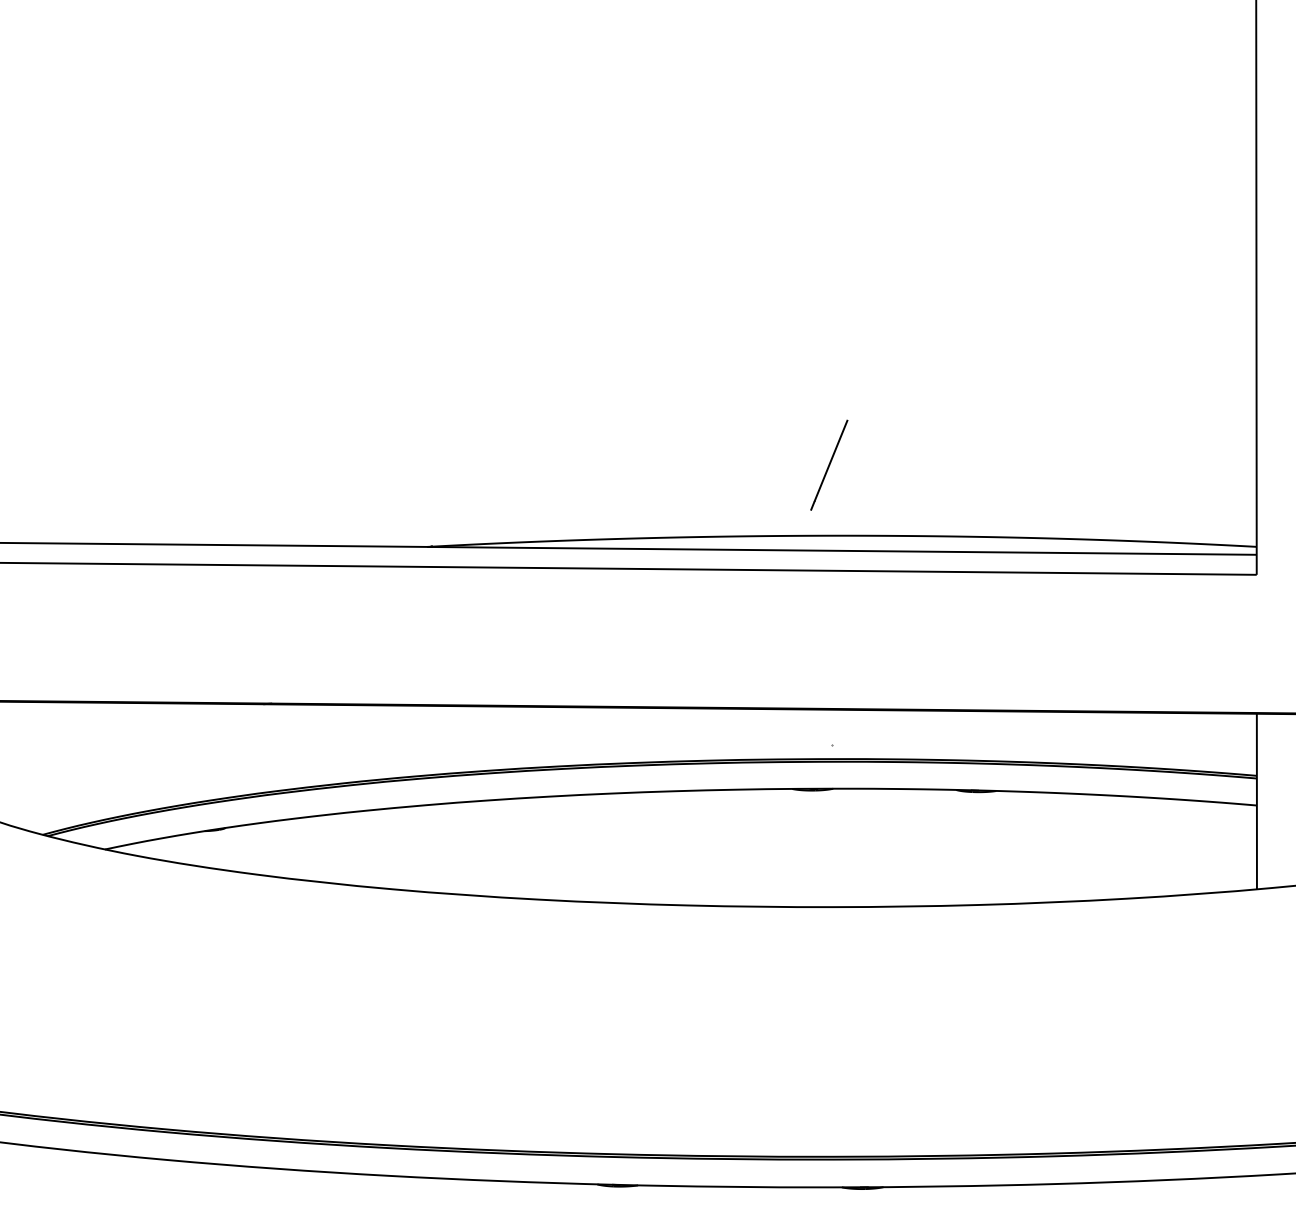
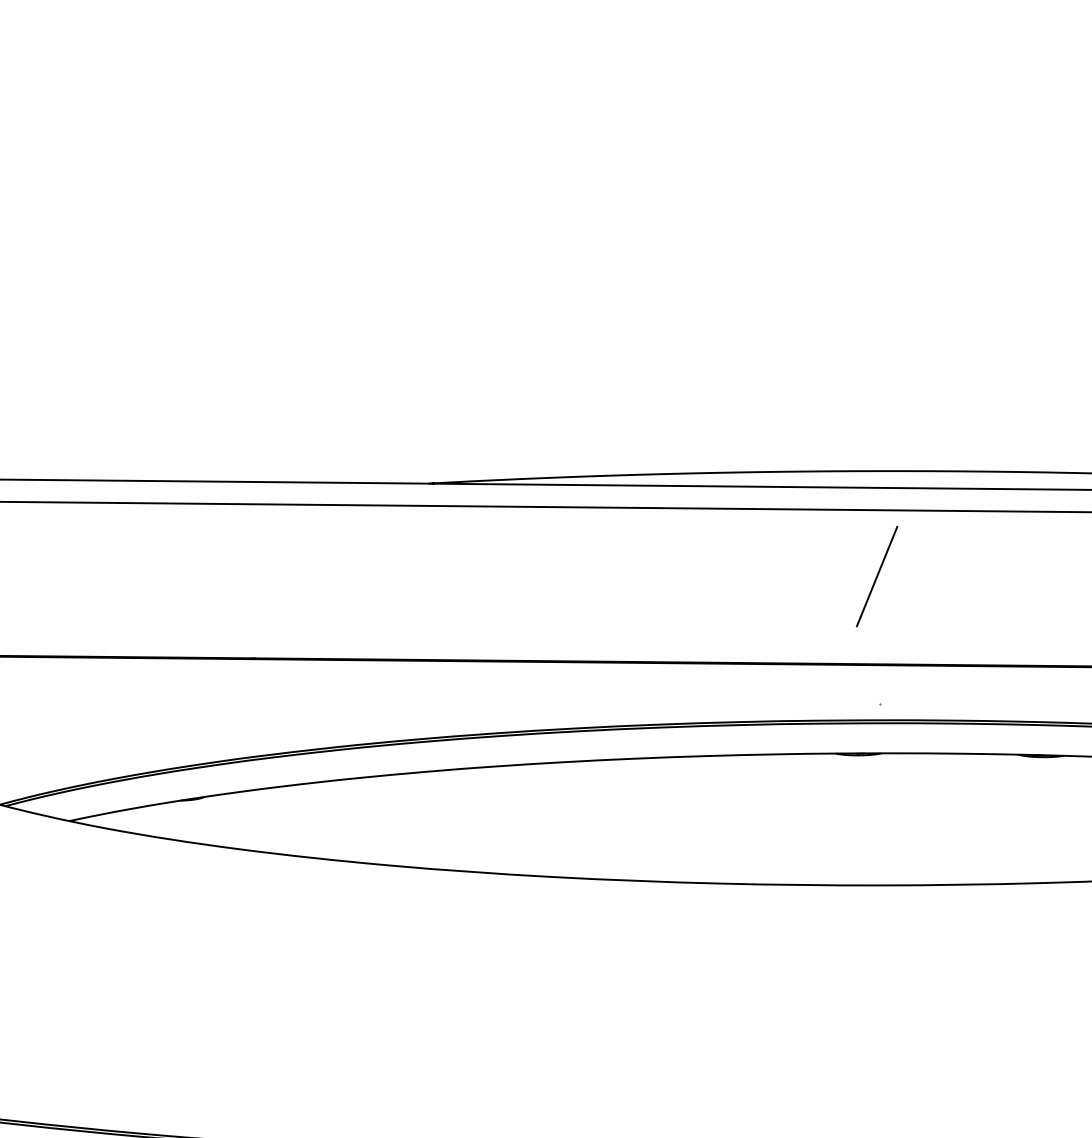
line: (829, 464) -> (877, 575), moved

